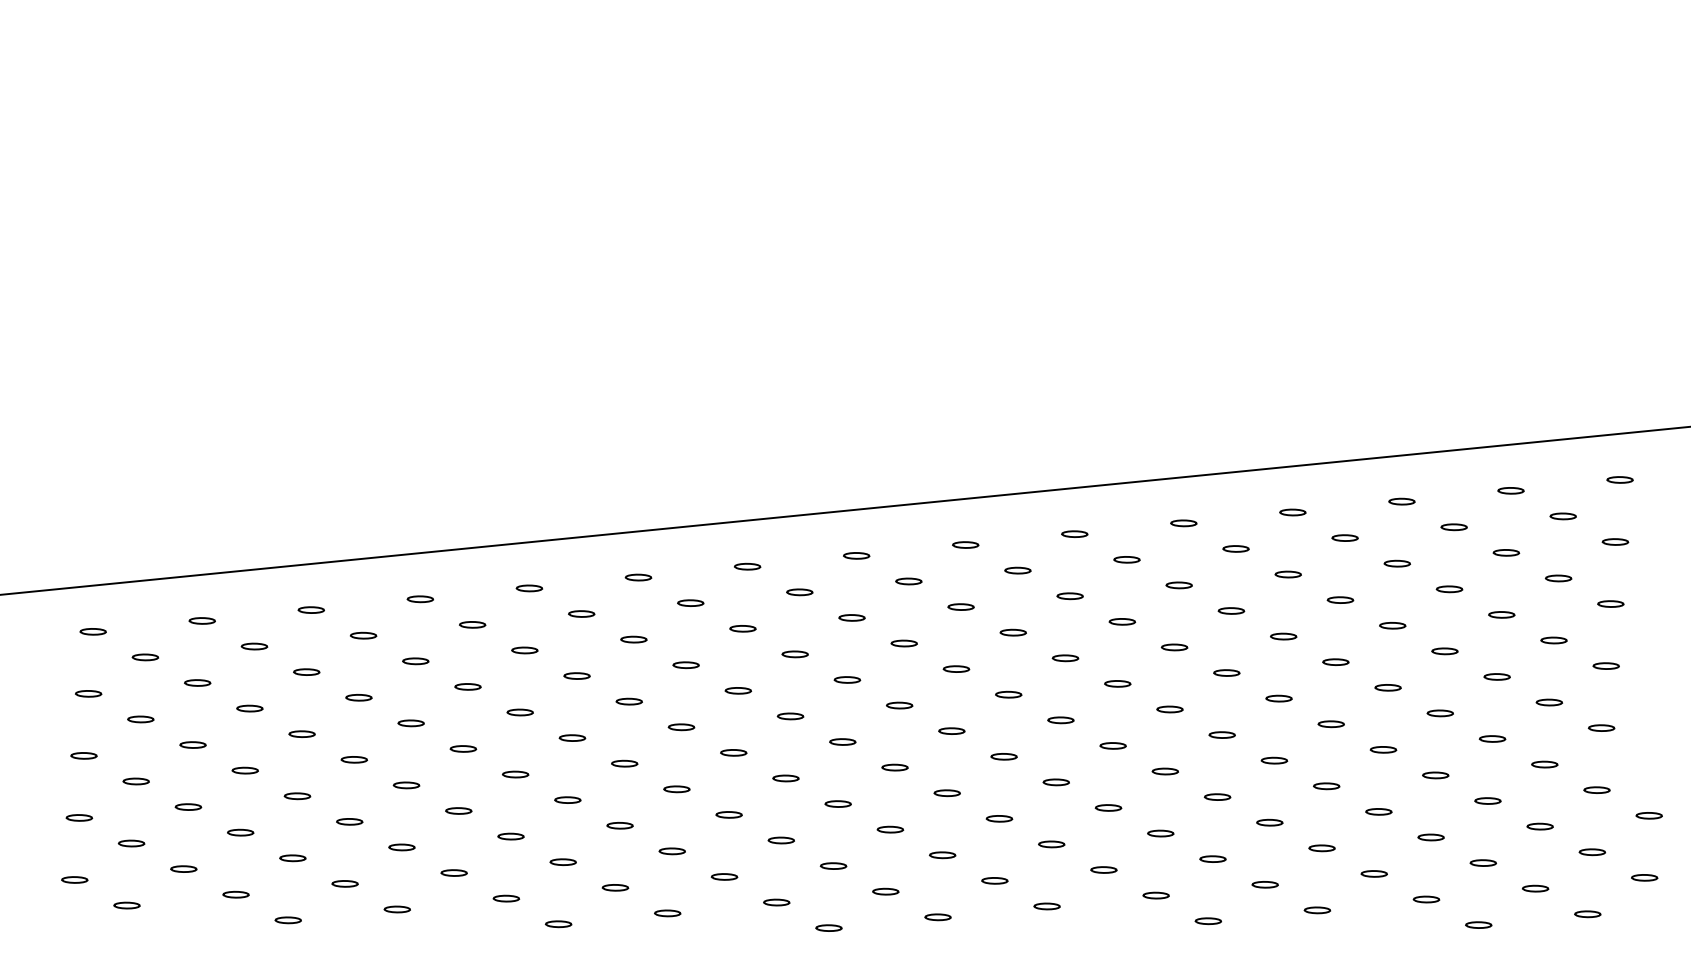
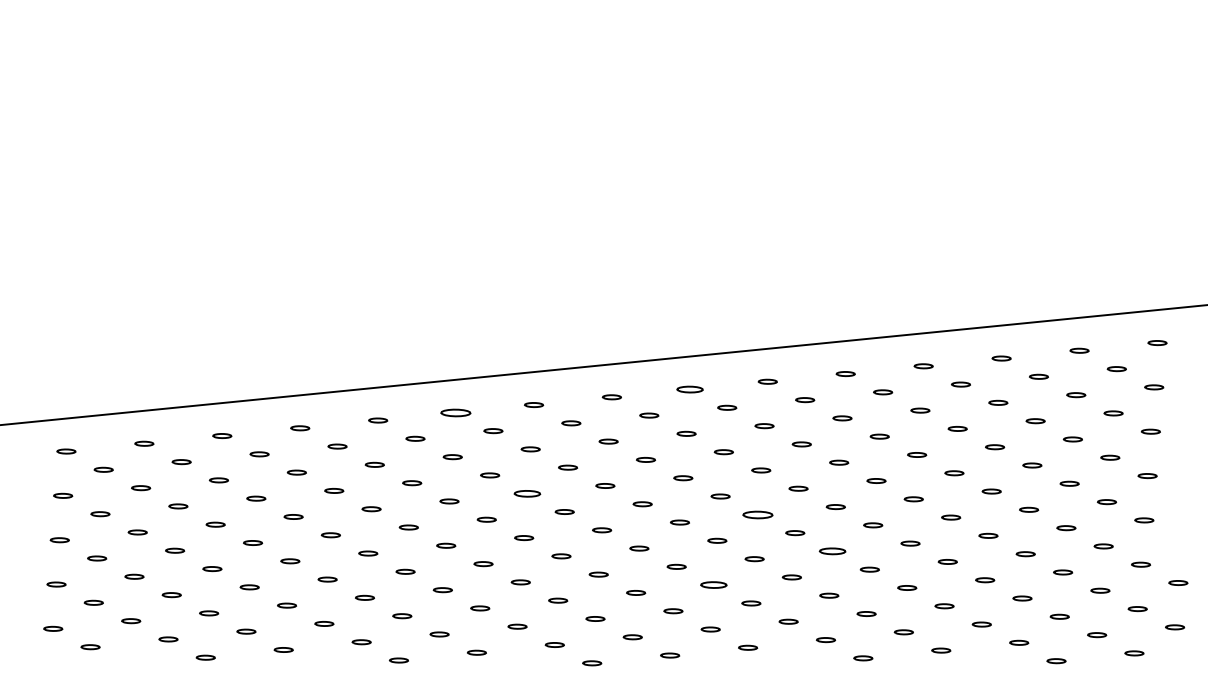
part: (965, 544) -> (689, 389), size x1.4
part: (639, 577) -> (456, 412), size x1.6
part: (738, 690) -> (527, 493), size x1.4
part: (1060, 719) -> (757, 514), size x1.6
part: (1165, 771) -> (832, 551), size x1.4
part: (1000, 819) -> (714, 585), size x1.4

